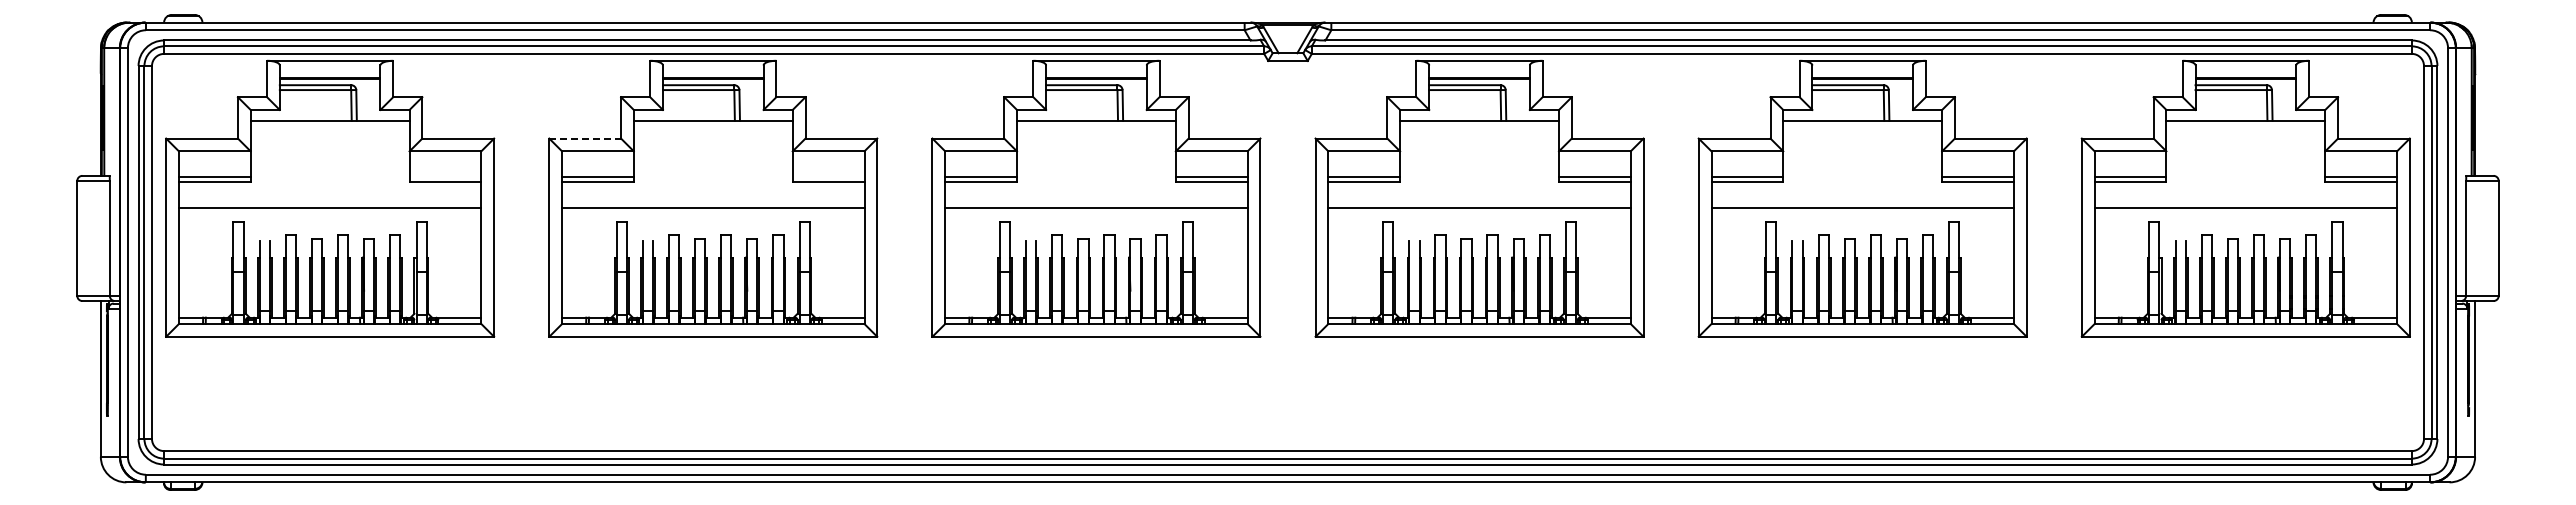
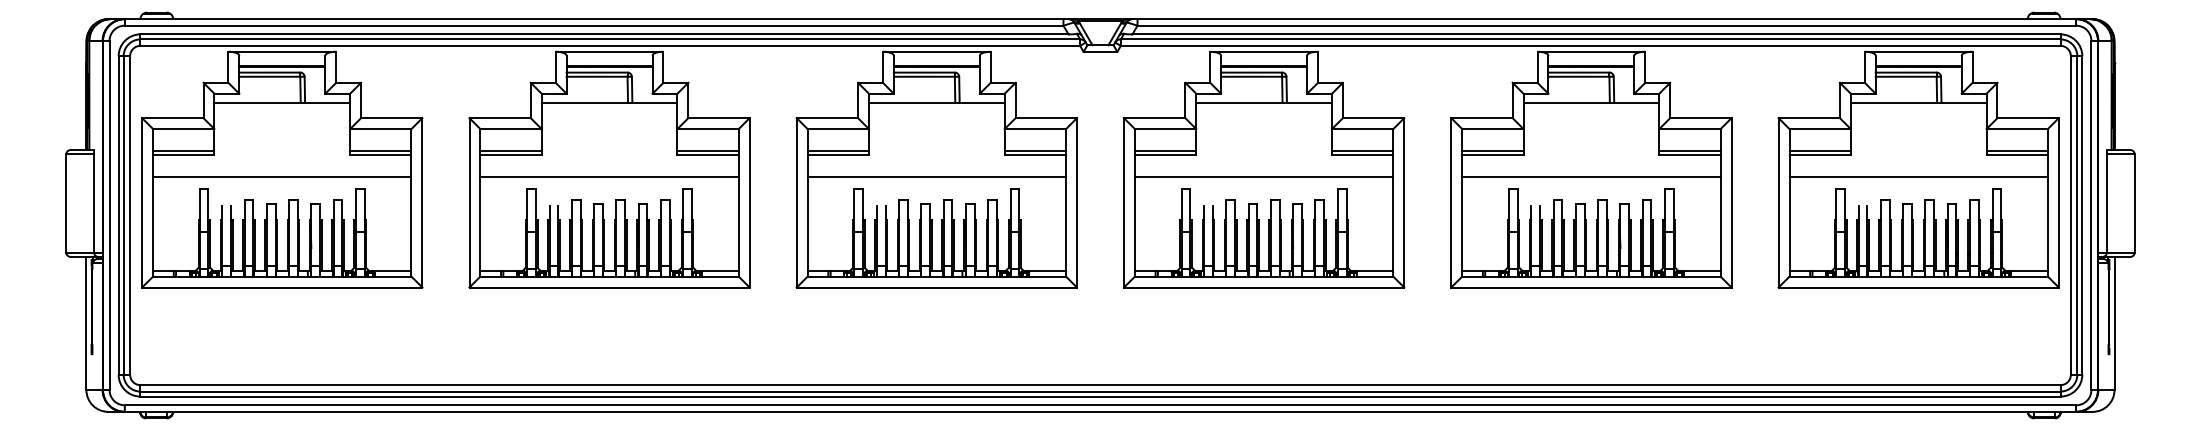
line: (585, 138) -> (500, 118), dashed -> solid
line: (445, 176) -> (380, 150), added
line: (828, 176) -> (707, 150), added

